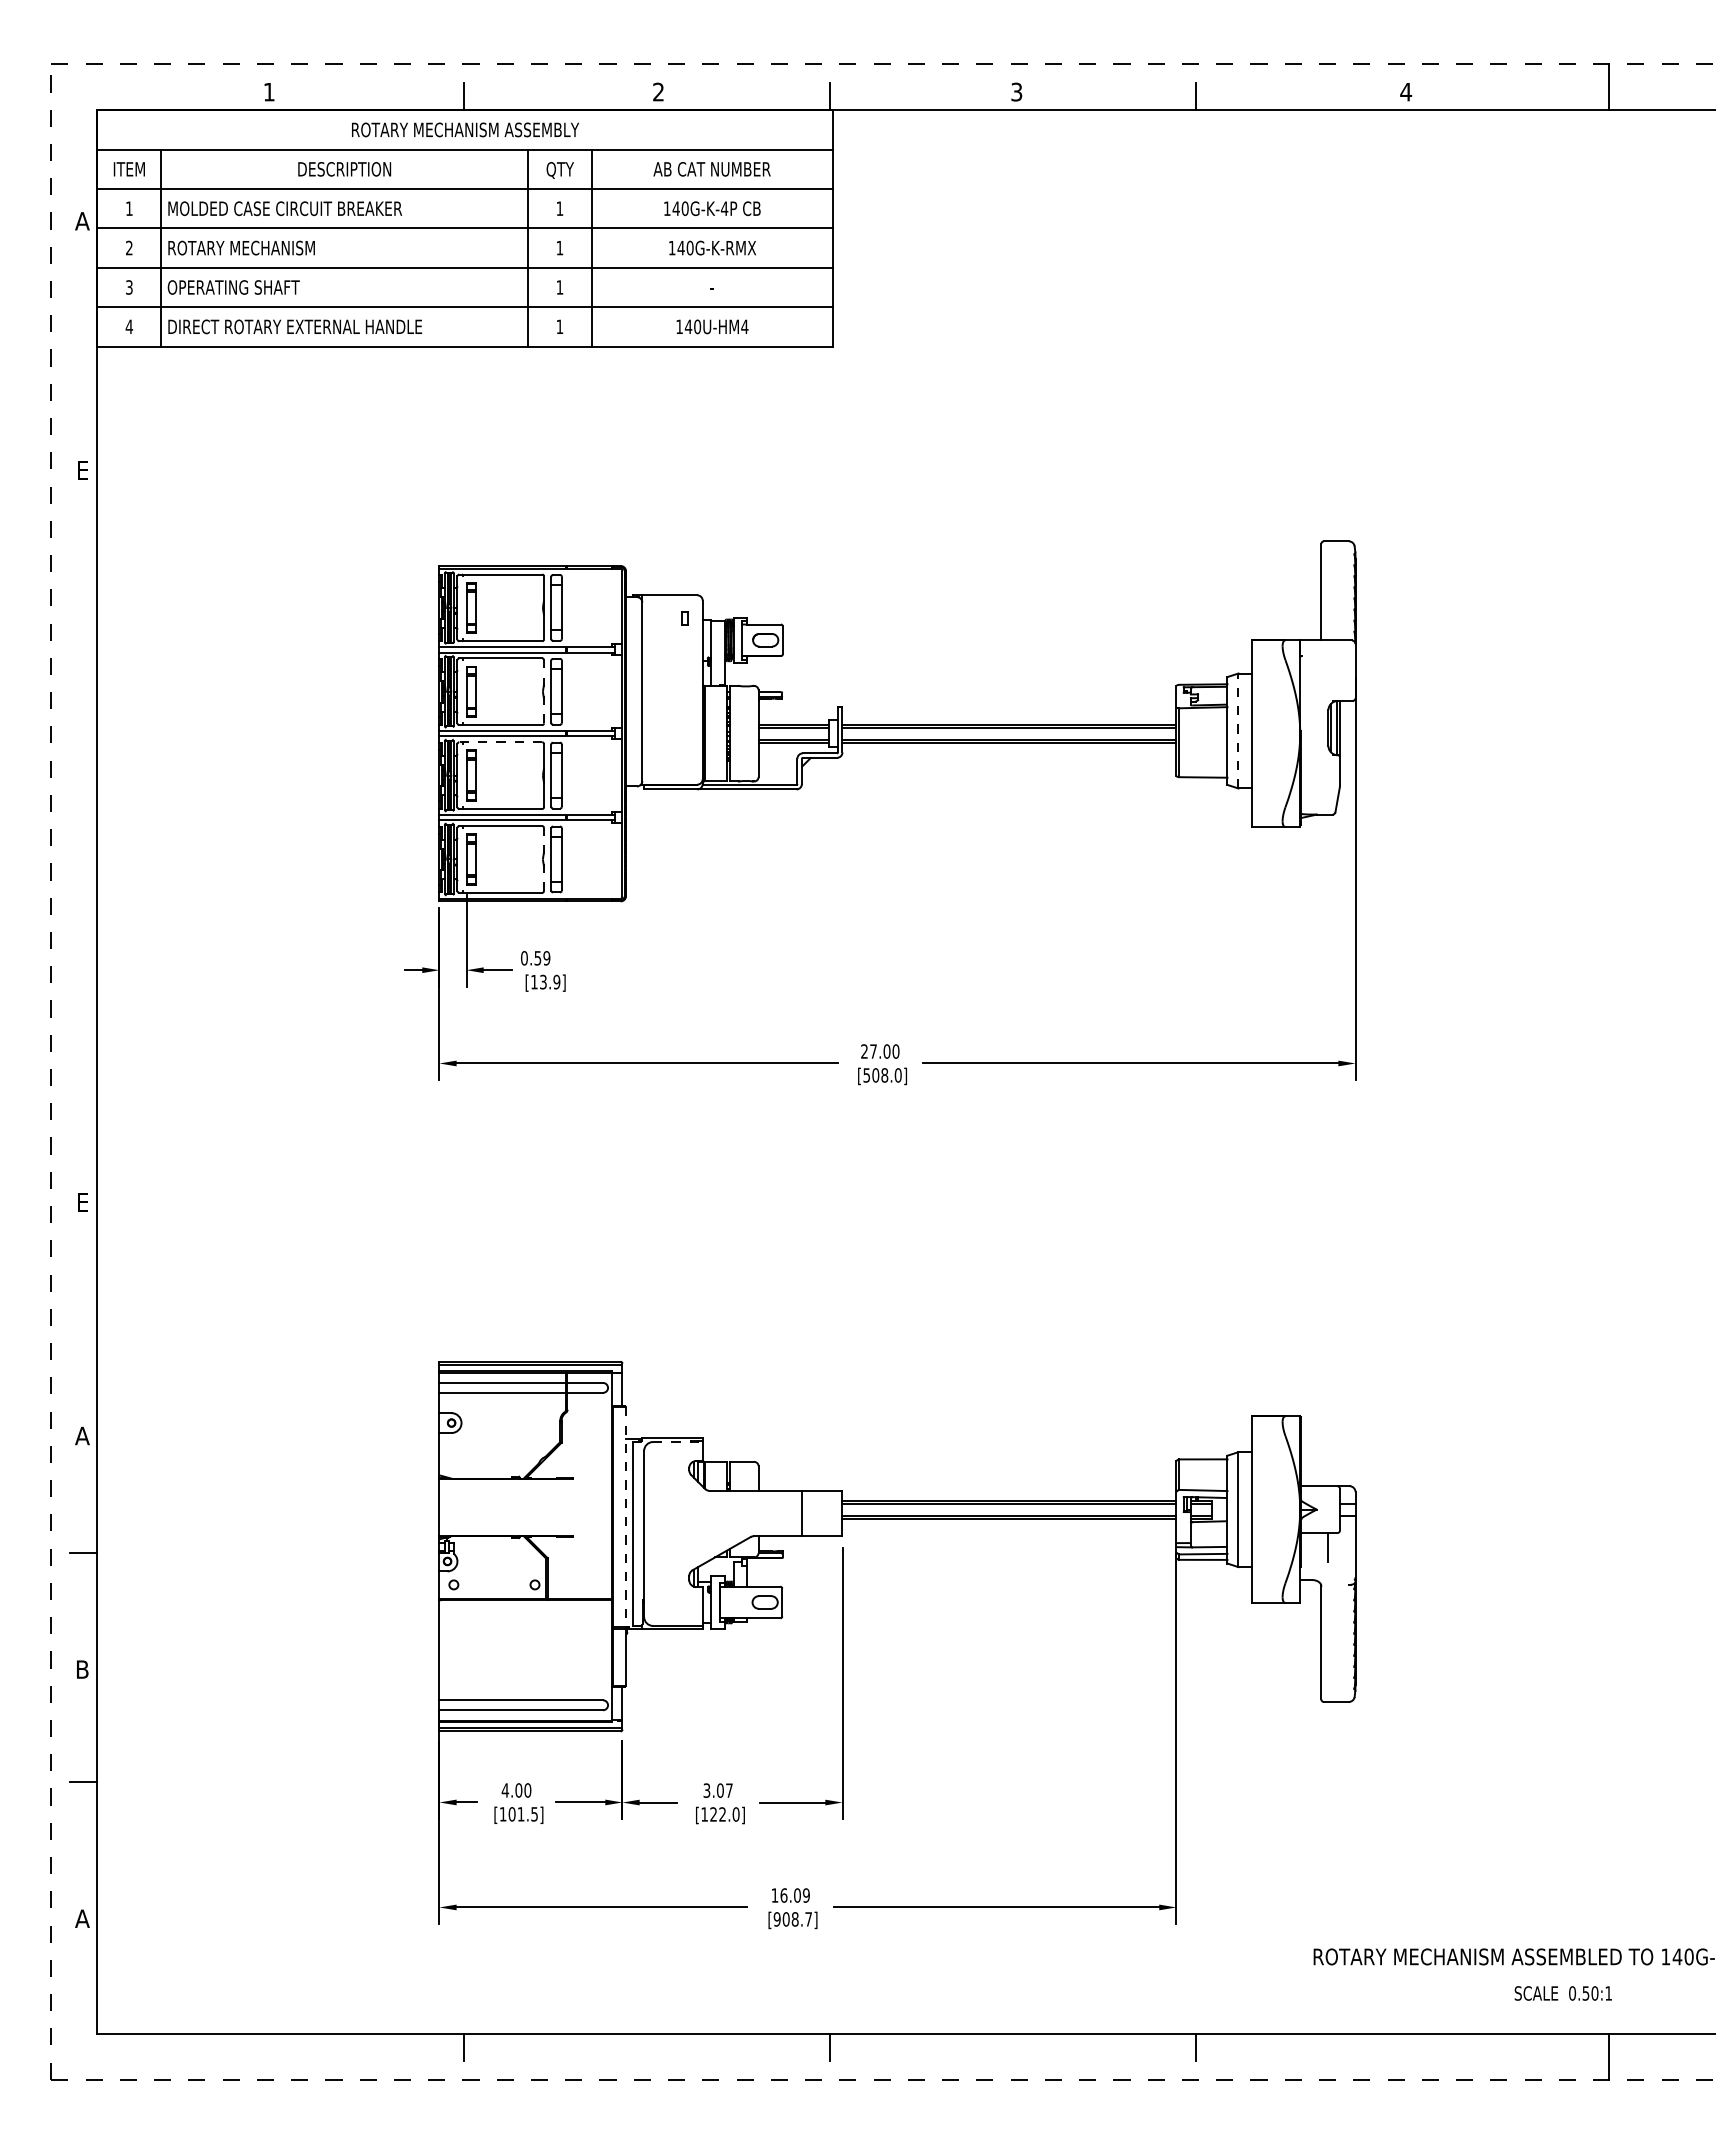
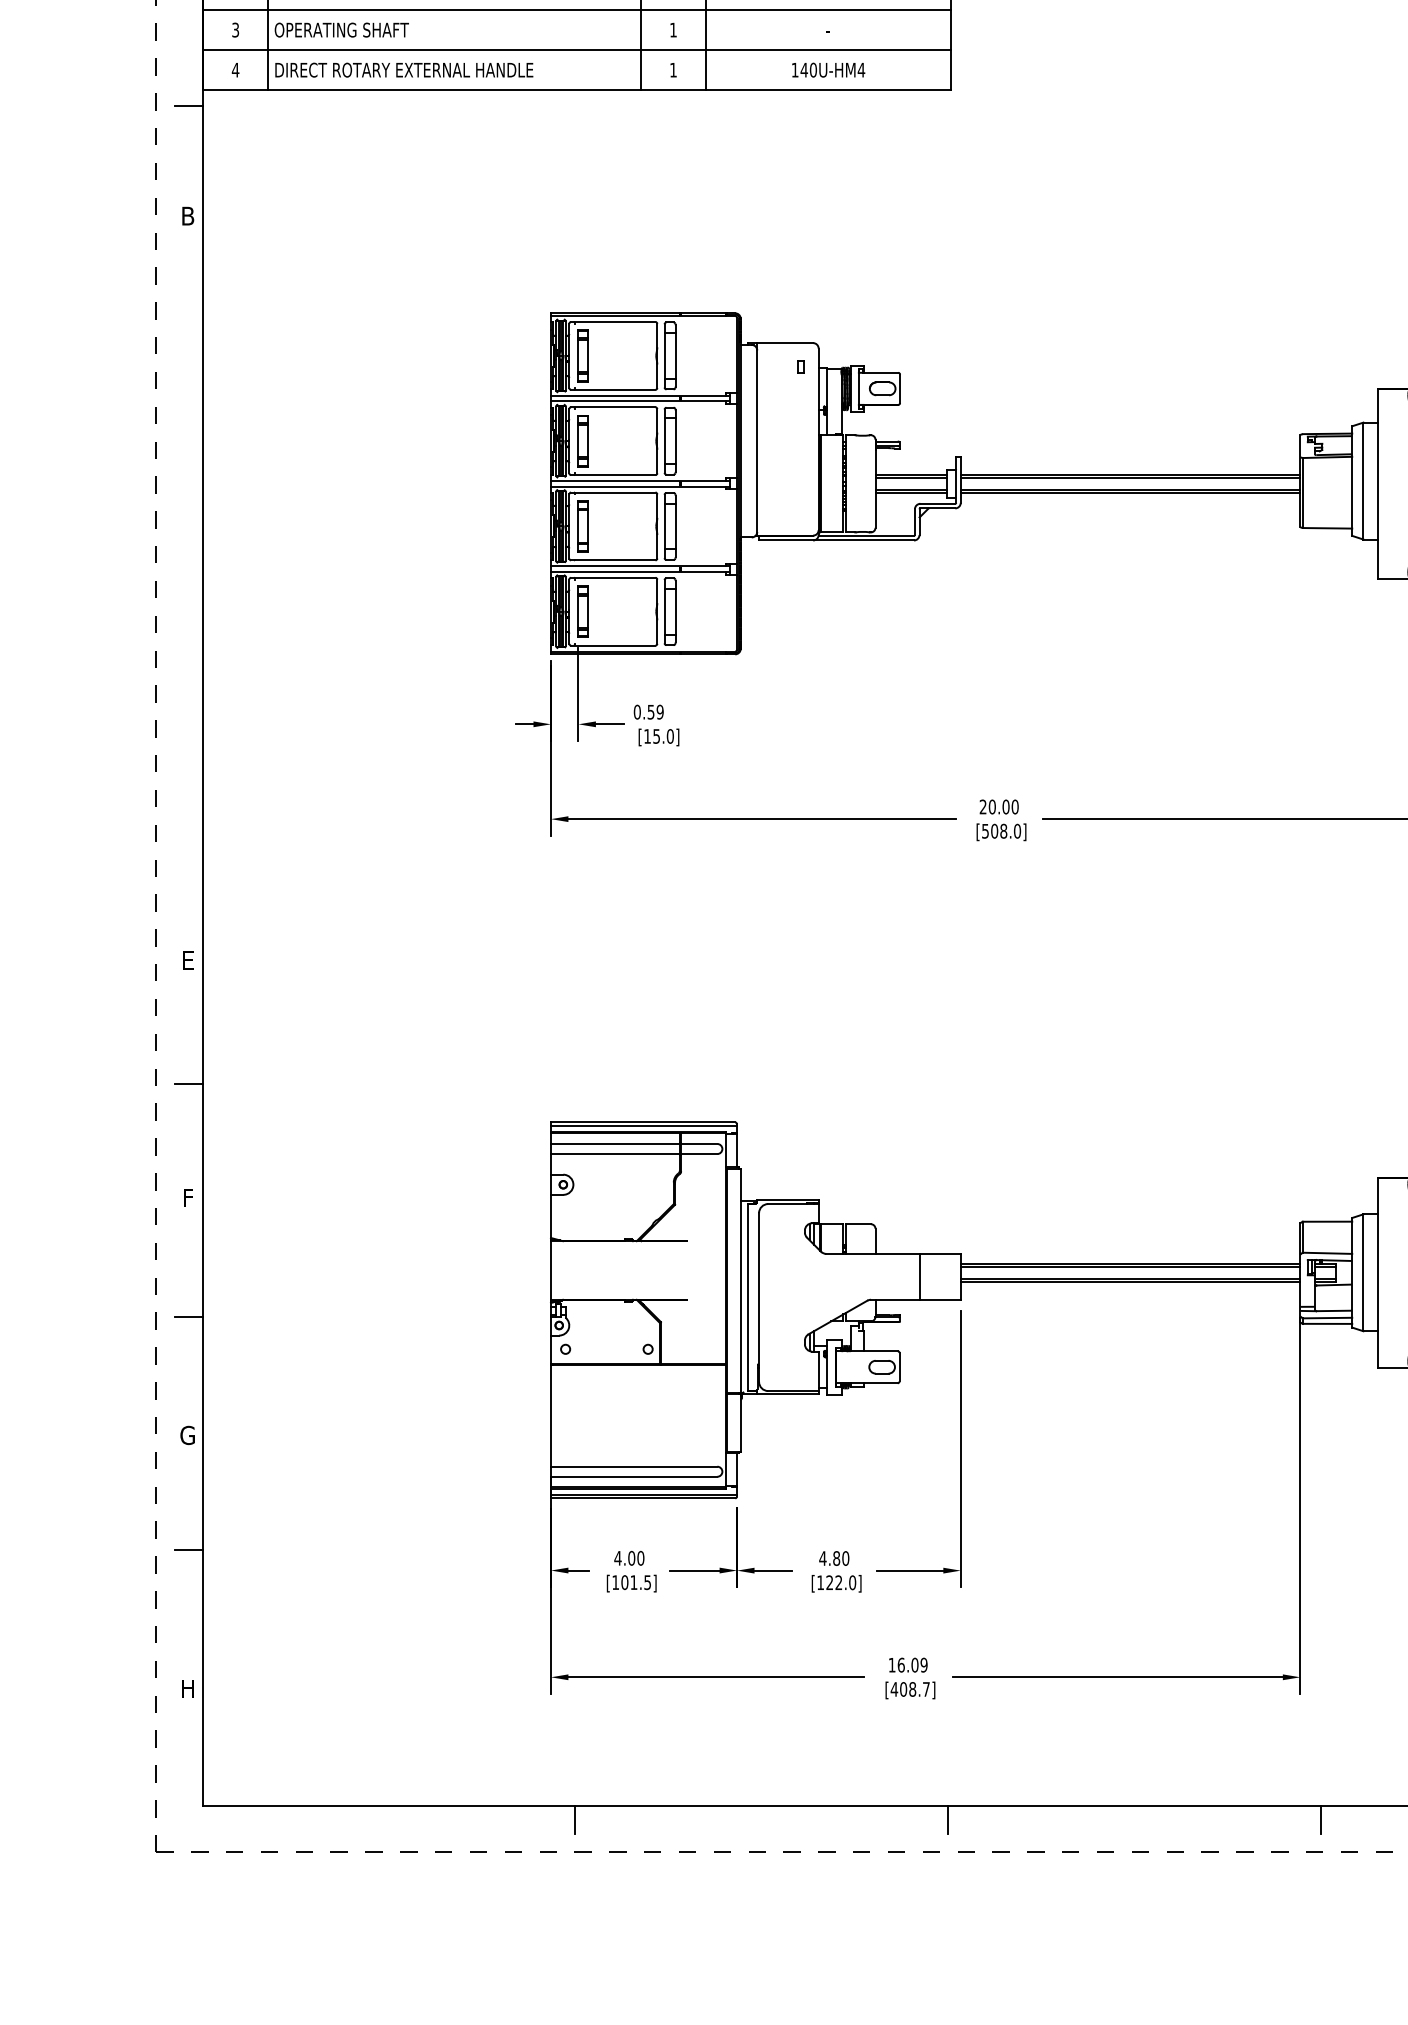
line: (83, 362) -> (189, 106), added
text: (82, 470) -> (188, 216), E -> B
line: (544, 691) -> (657, 440), dashed -> solid
line: (1238, 730) -> (1363, 480), dashed -> solid
line: (500, 742) -> (613, 492), dashed -> solid
line: (544, 859) -> (657, 611), dashed -> solid
text: (550, 981) -> (663, 735), [13.9] -> [15.0]
text: (873, 1051) -> (992, 806), 27.00 -> 20.00
line: (83, 1323) -> (189, 1083), added
text: (82, 1435) -> (188, 1197), A -> F
line: (677, 1442) -> (793, 1204), dashed -> solid
line: (626, 1517) -> (741, 1280), dashed -> solid
text: (82, 1669) -> (188, 1435), B -> G
text: (717, 1790) -> (833, 1558), 3.07 -> 4.80
text: (82, 1918) -> (188, 1688), A -> H
text: (776, 1919) -> (893, 1689), [908.7] -> [408.7]

